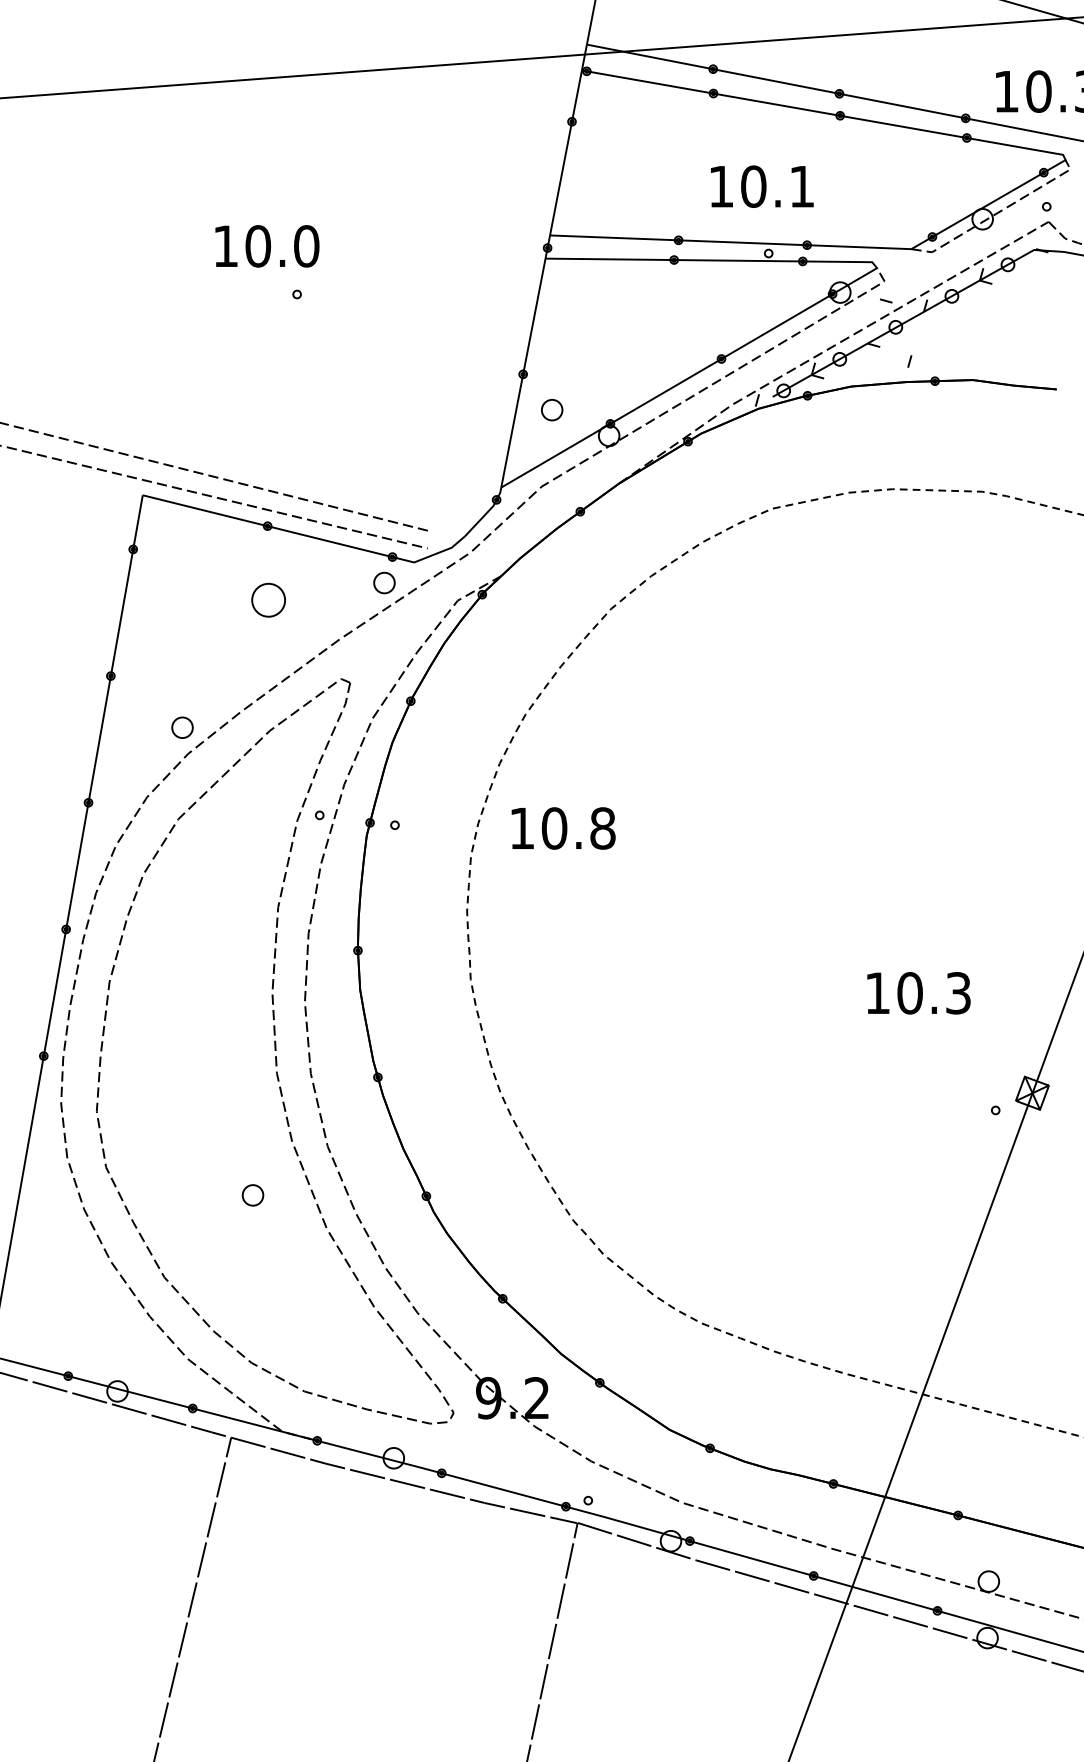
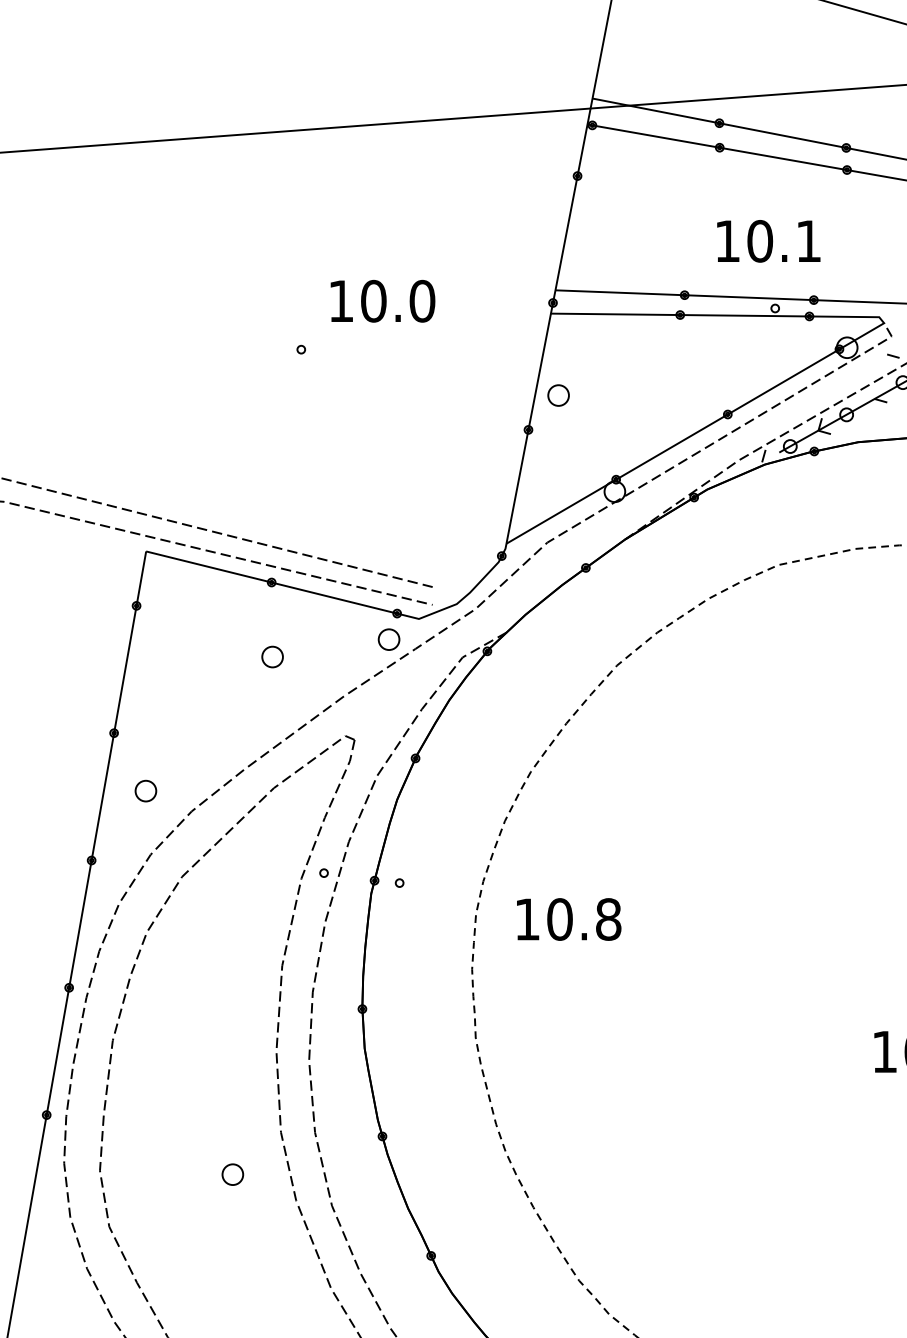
text: (267, 246) -> (383, 301), moved
part: (552, 410) -> (558, 395), moved
part: (268, 600) -> (272, 657), size x0.62
part: (182, 727) -> (145, 790), moved
text: (563, 828) -> (569, 919), moved
part: (252, 1195) -> (232, 1174), moved

